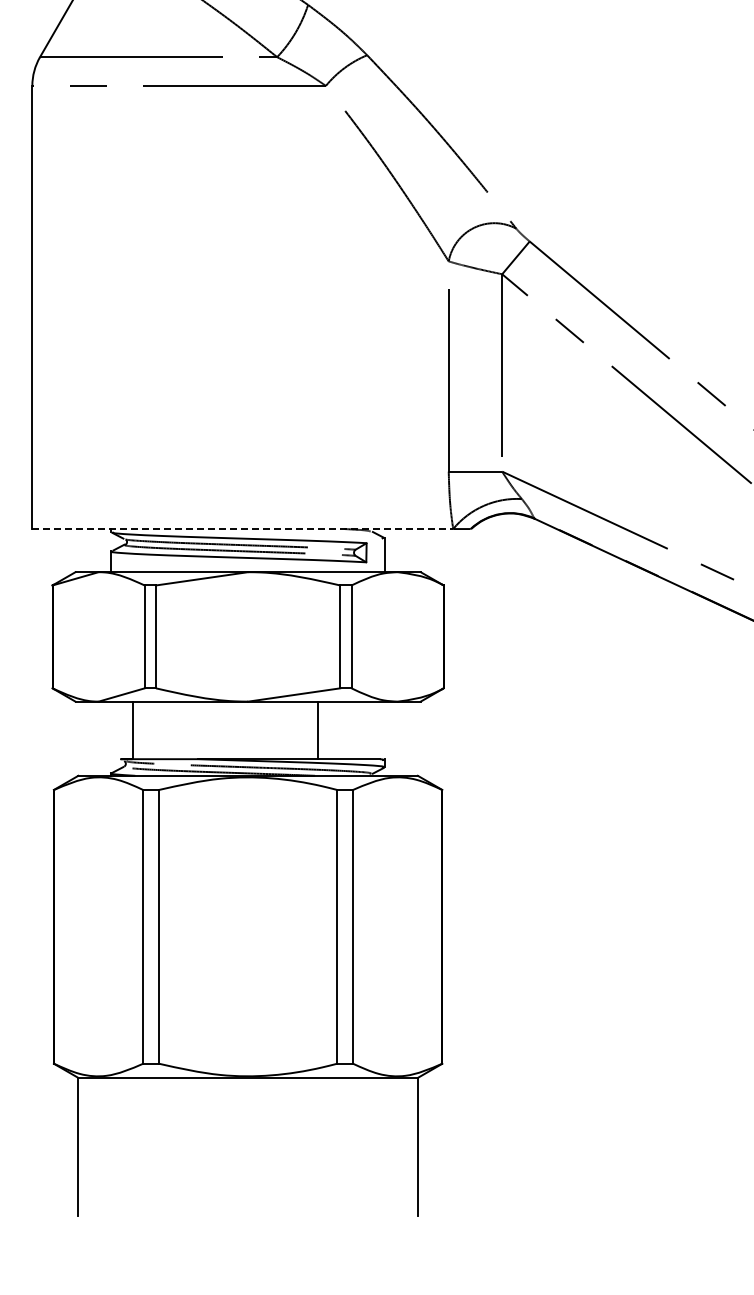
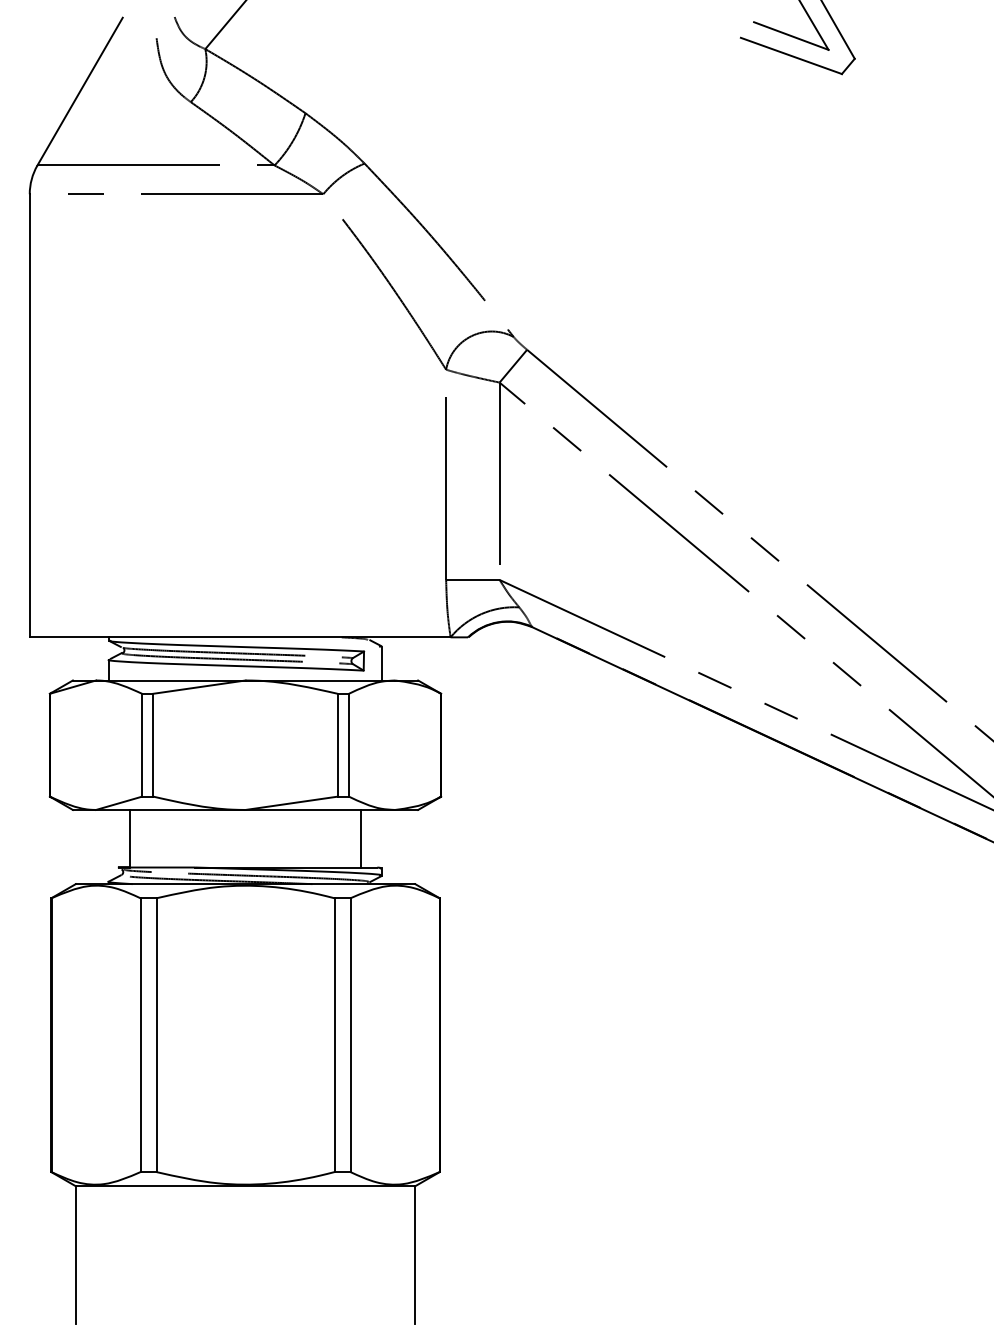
line: (243, 529) -> (240, 637), dashed -> solid
line: (318, 730) -> (360, 838), moved

